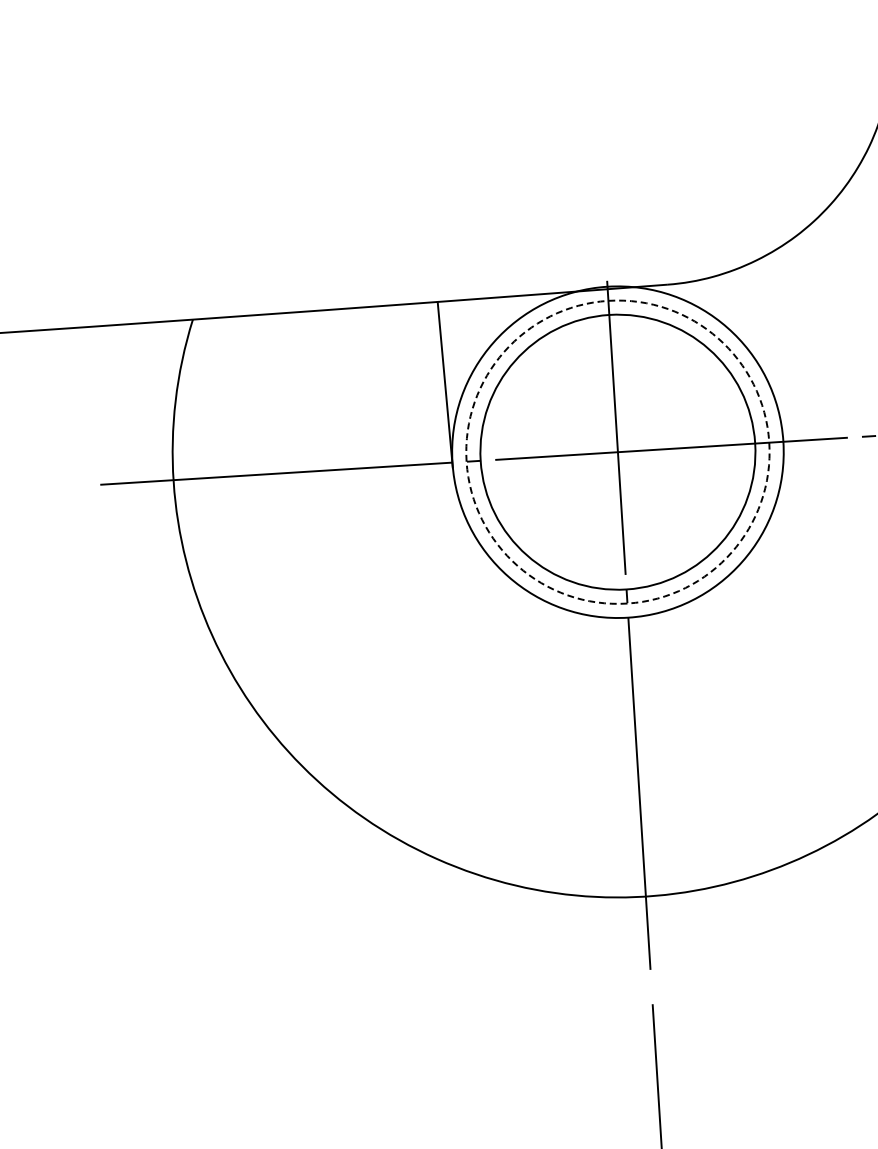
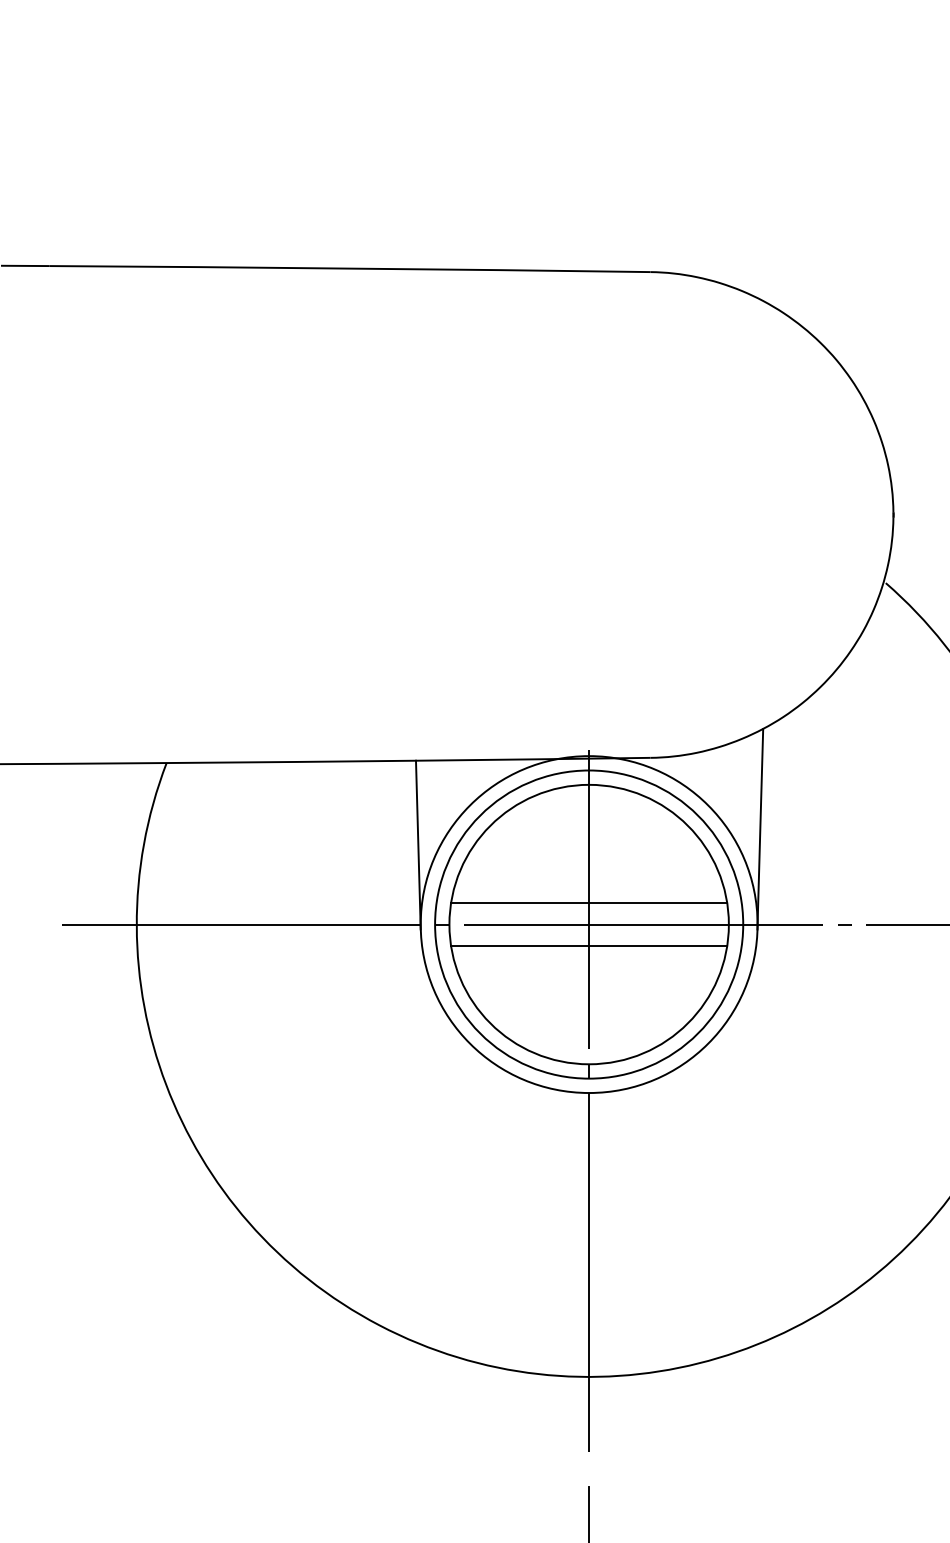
line: (780, 348) -> (760, 829), added
line: (616, 431) -> (589, 903), added
circle: (618, 452) -> (589, 924), dashed -> solid
line: (619, 473) -> (589, 946), added

